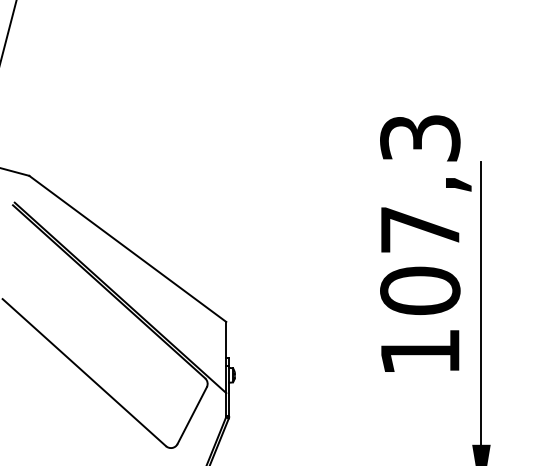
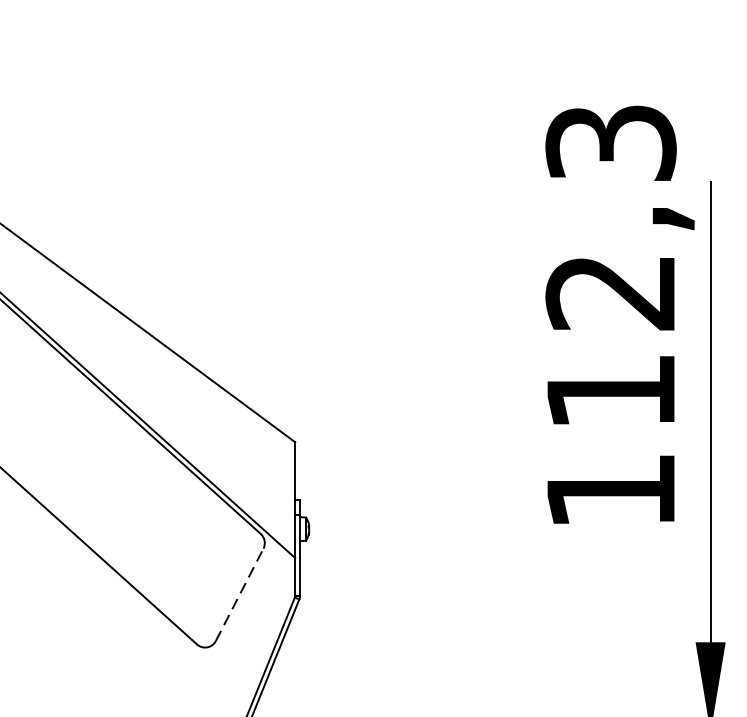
text: (420, 261) -> (611, 343), 107,3 -> 112,3
line: (192, 415) -> (240, 594), solid -> dashed

